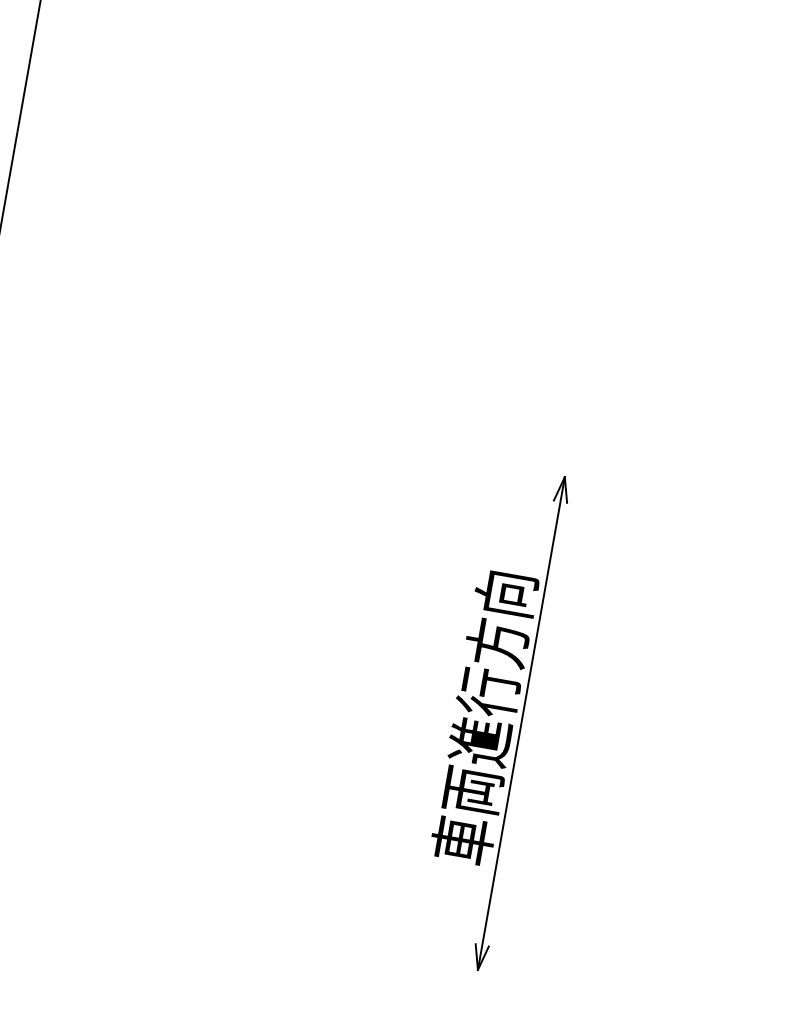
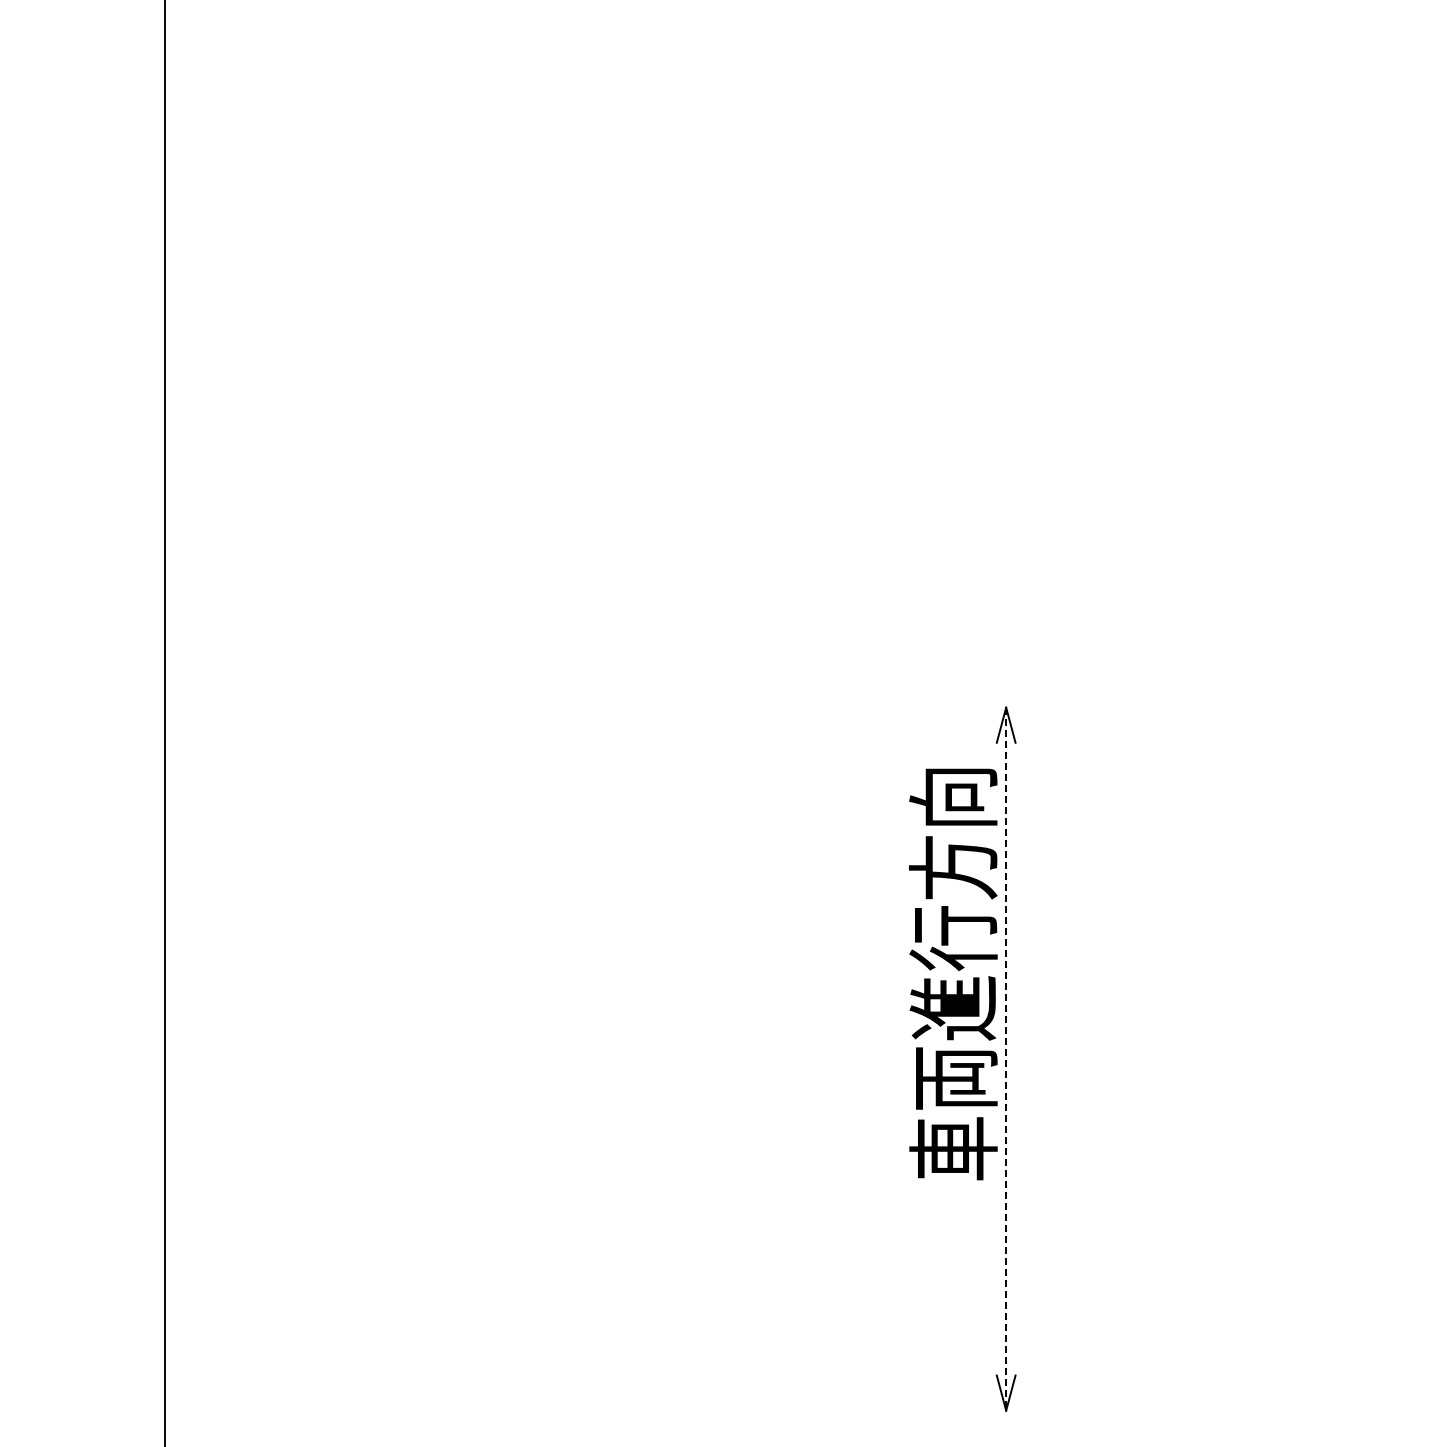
text: (484, 717) -> (953, 974), moved
line: (521, 723) -> (1006, 1059), solid -> dashed

